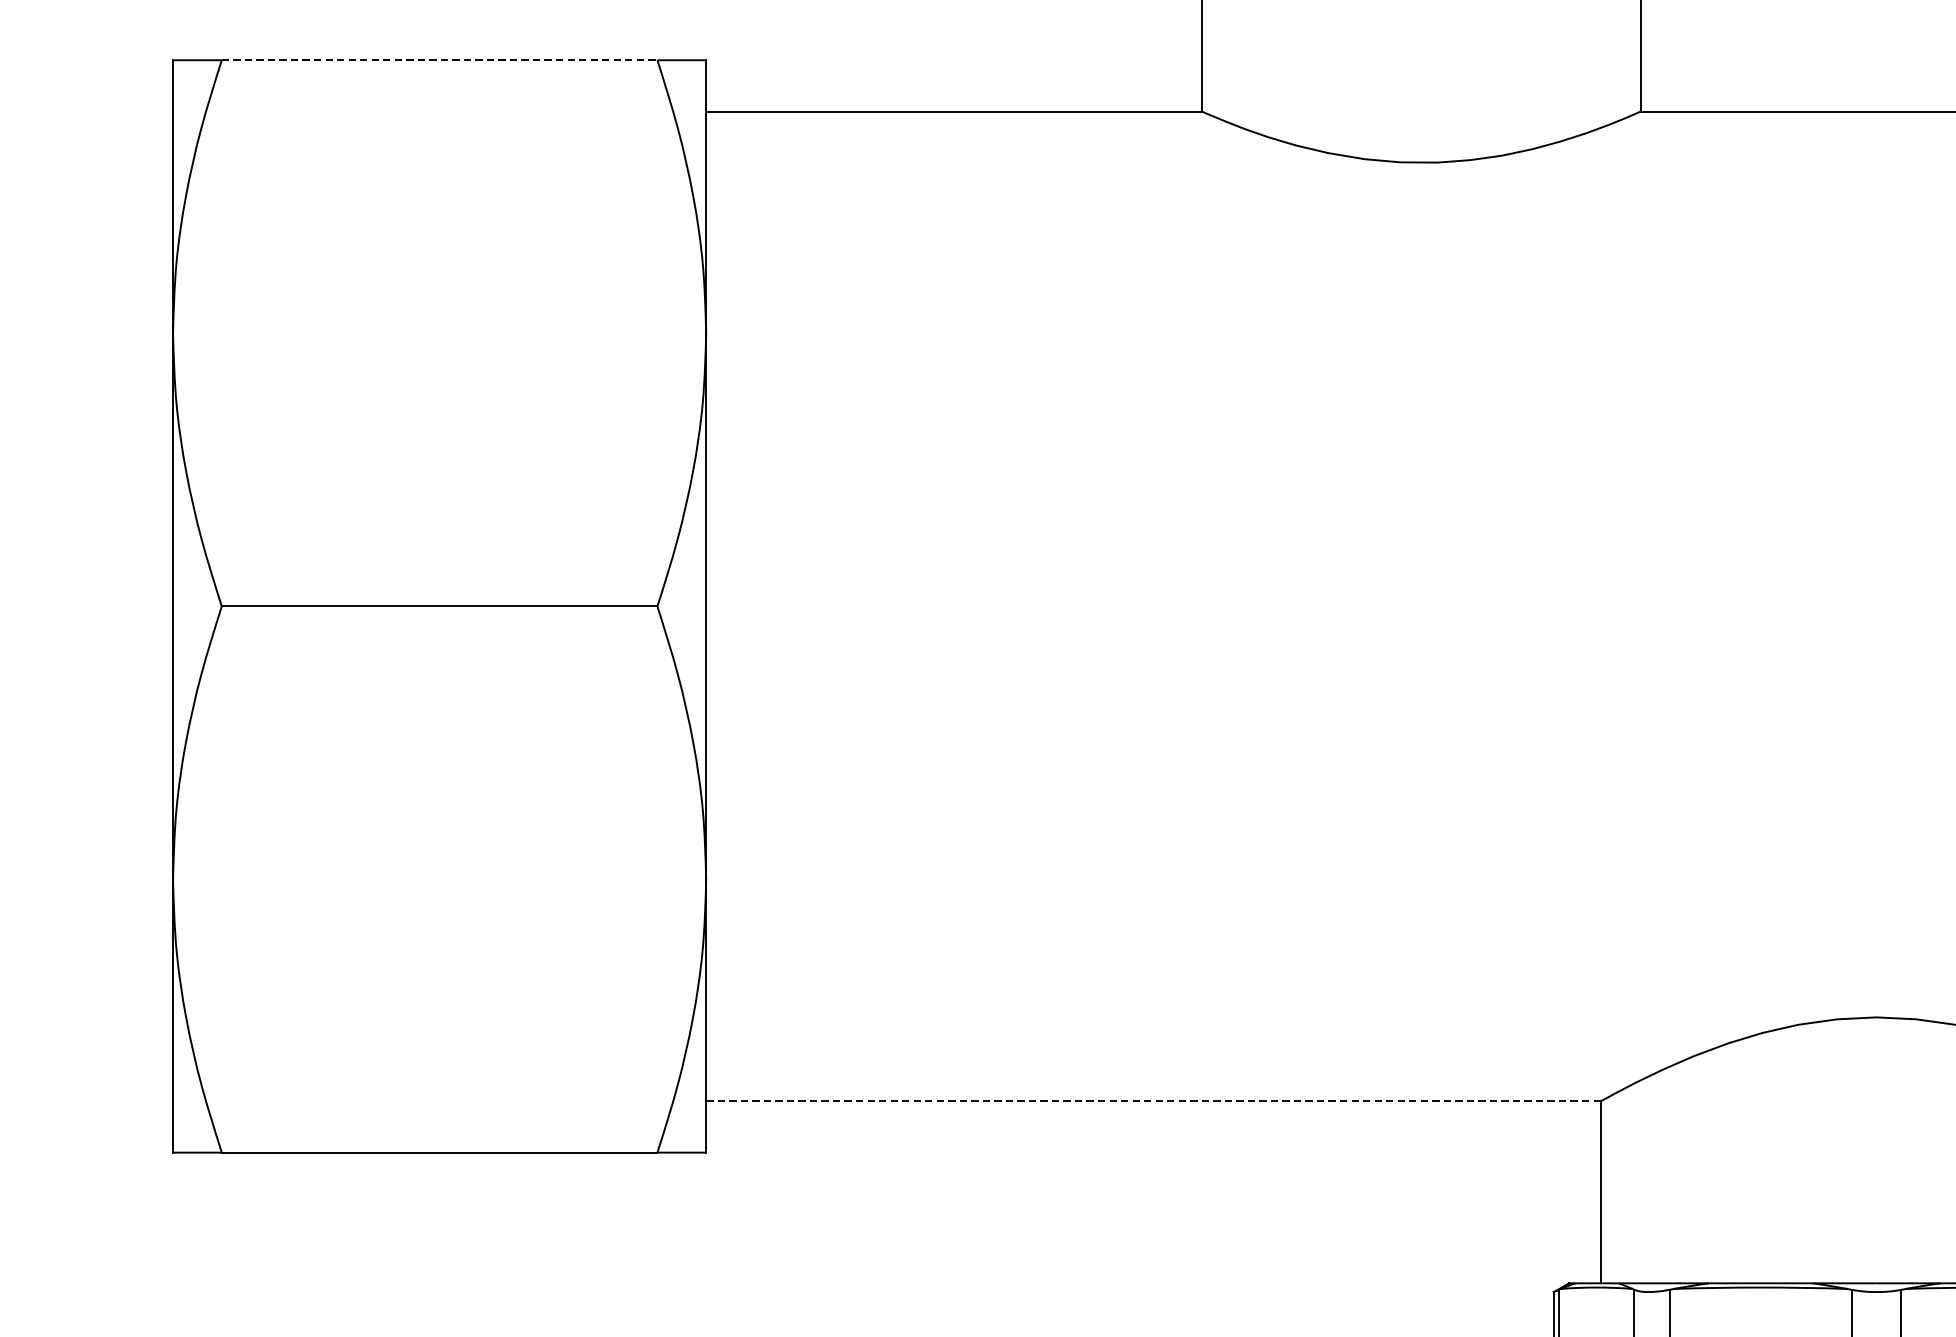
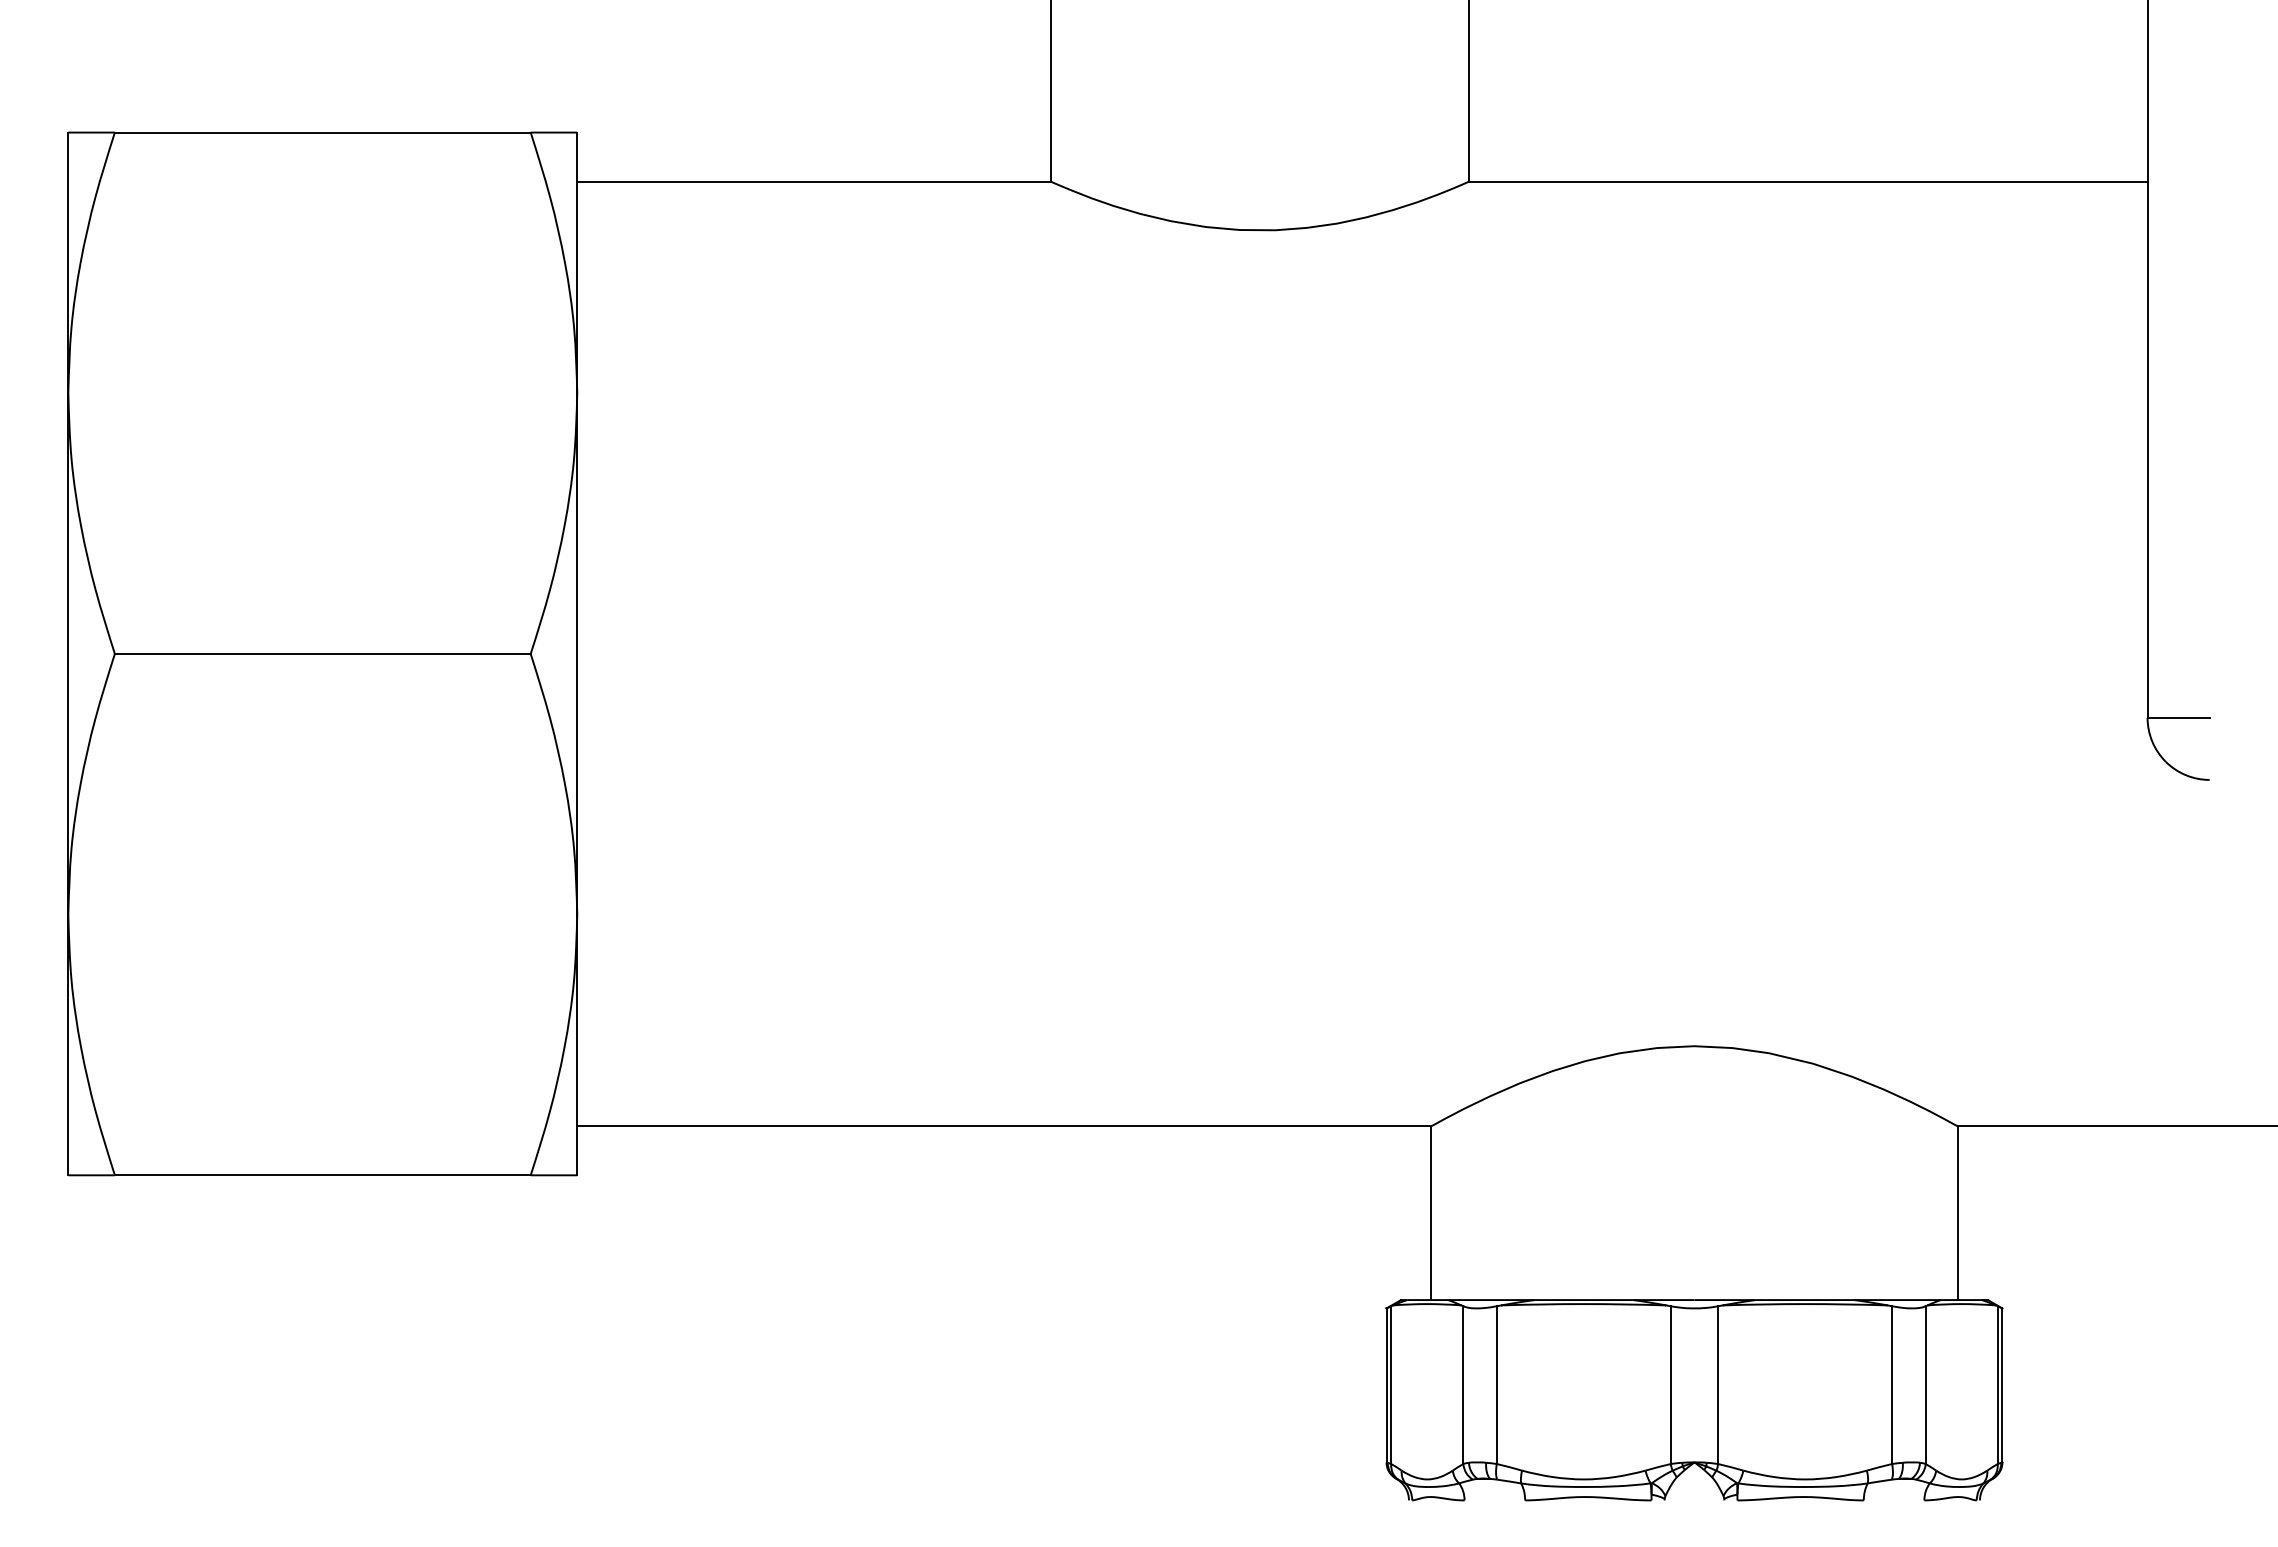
line: (439, 60) -> (322, 132), dashed -> solid
line: (1153, 1101) -> (1004, 1126), dashed -> solid

